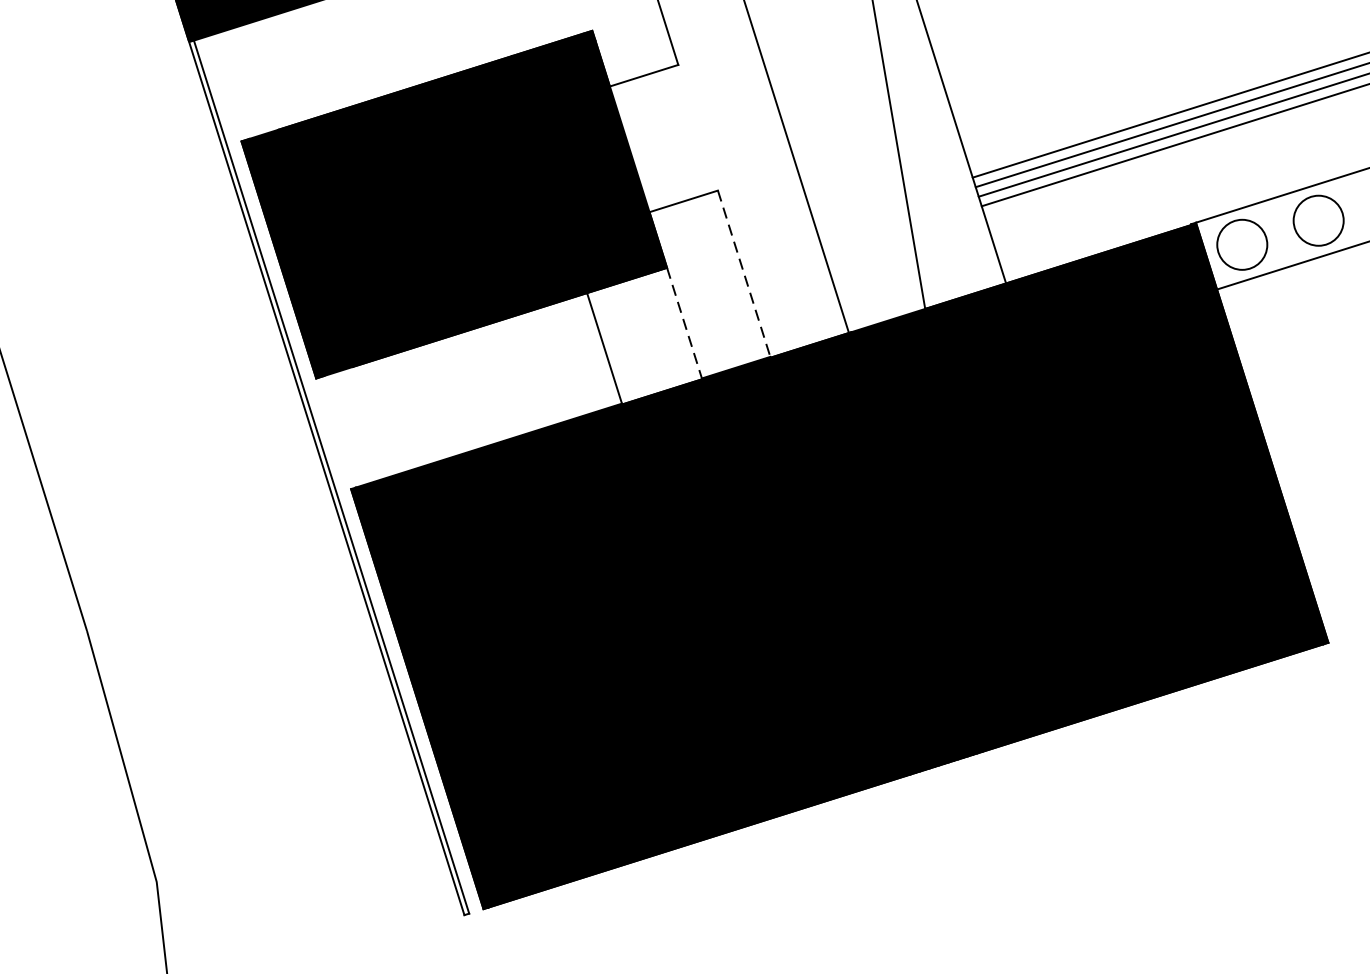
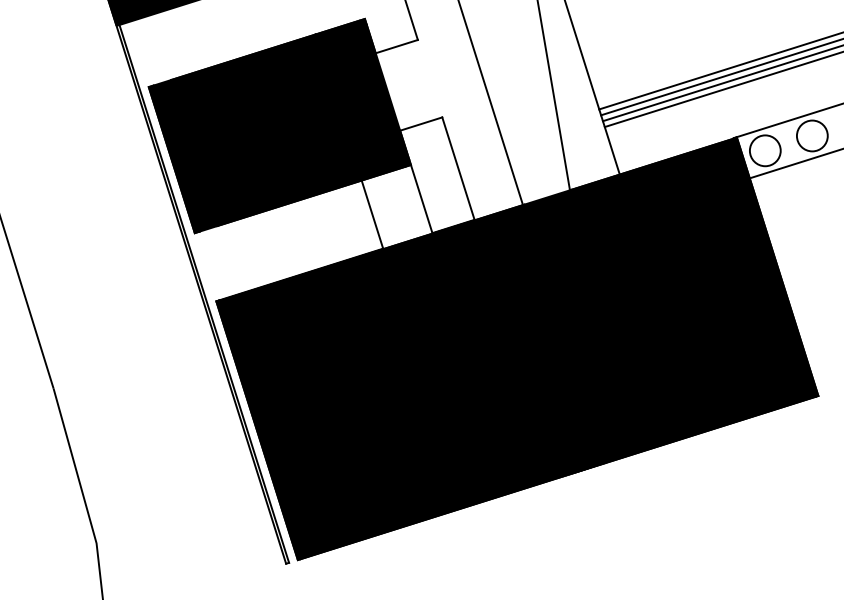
line: (744, 273) -> (458, 168), dashed -> solid
line: (684, 323) -> (421, 199), dashed -> solid

